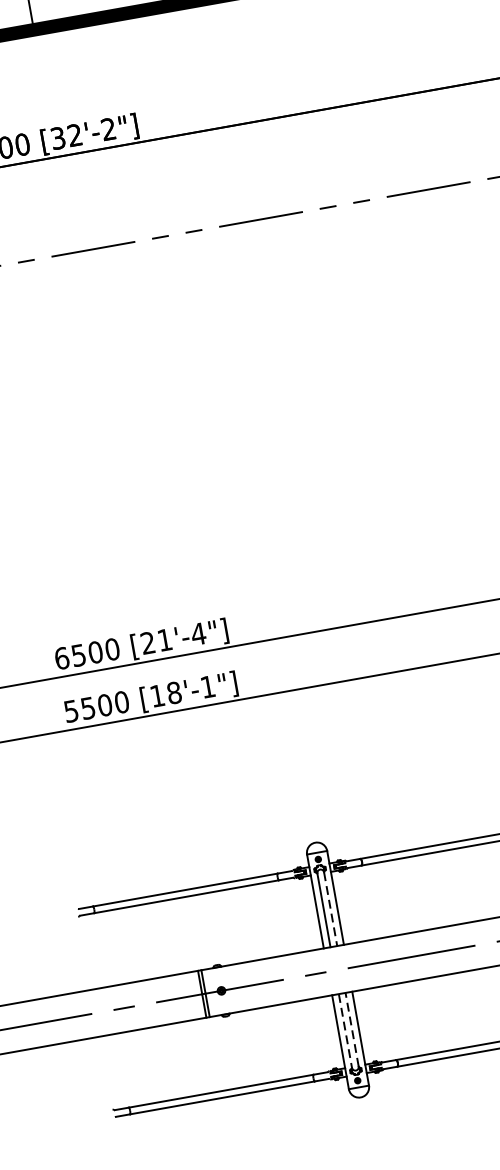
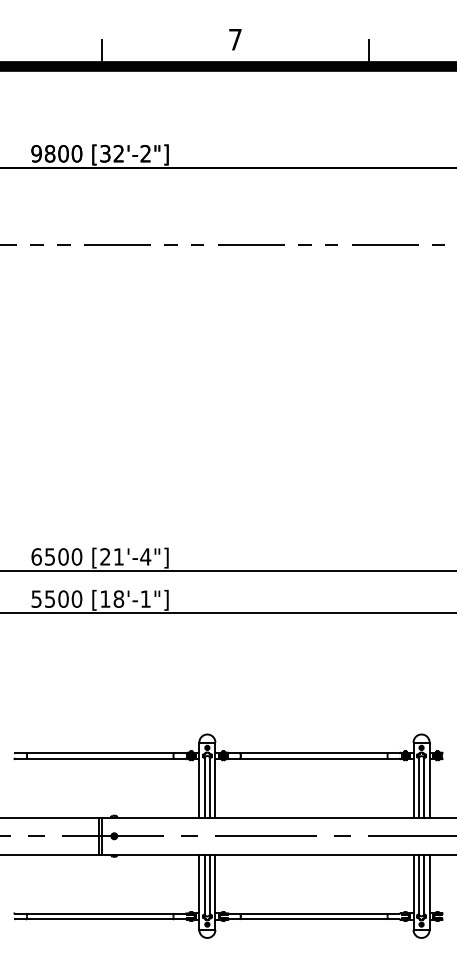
line: (331, 909) -> (210, 788), dashed -> solid
line: (352, 1028) -> (210, 883), dashed -> solid
line: (345, 1031) -> (204, 884), dashed -> solid

